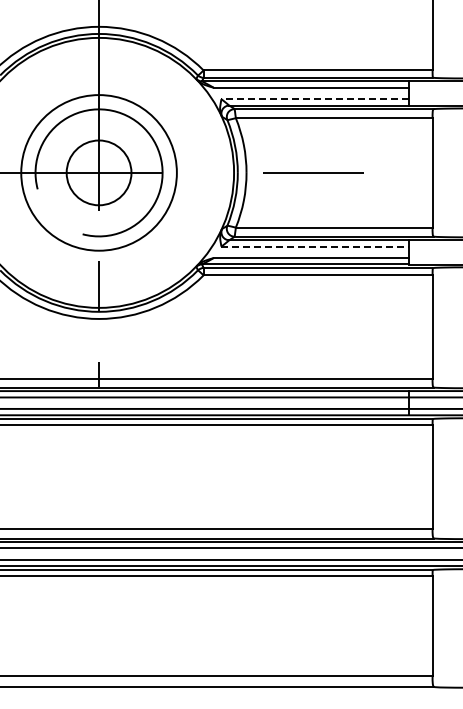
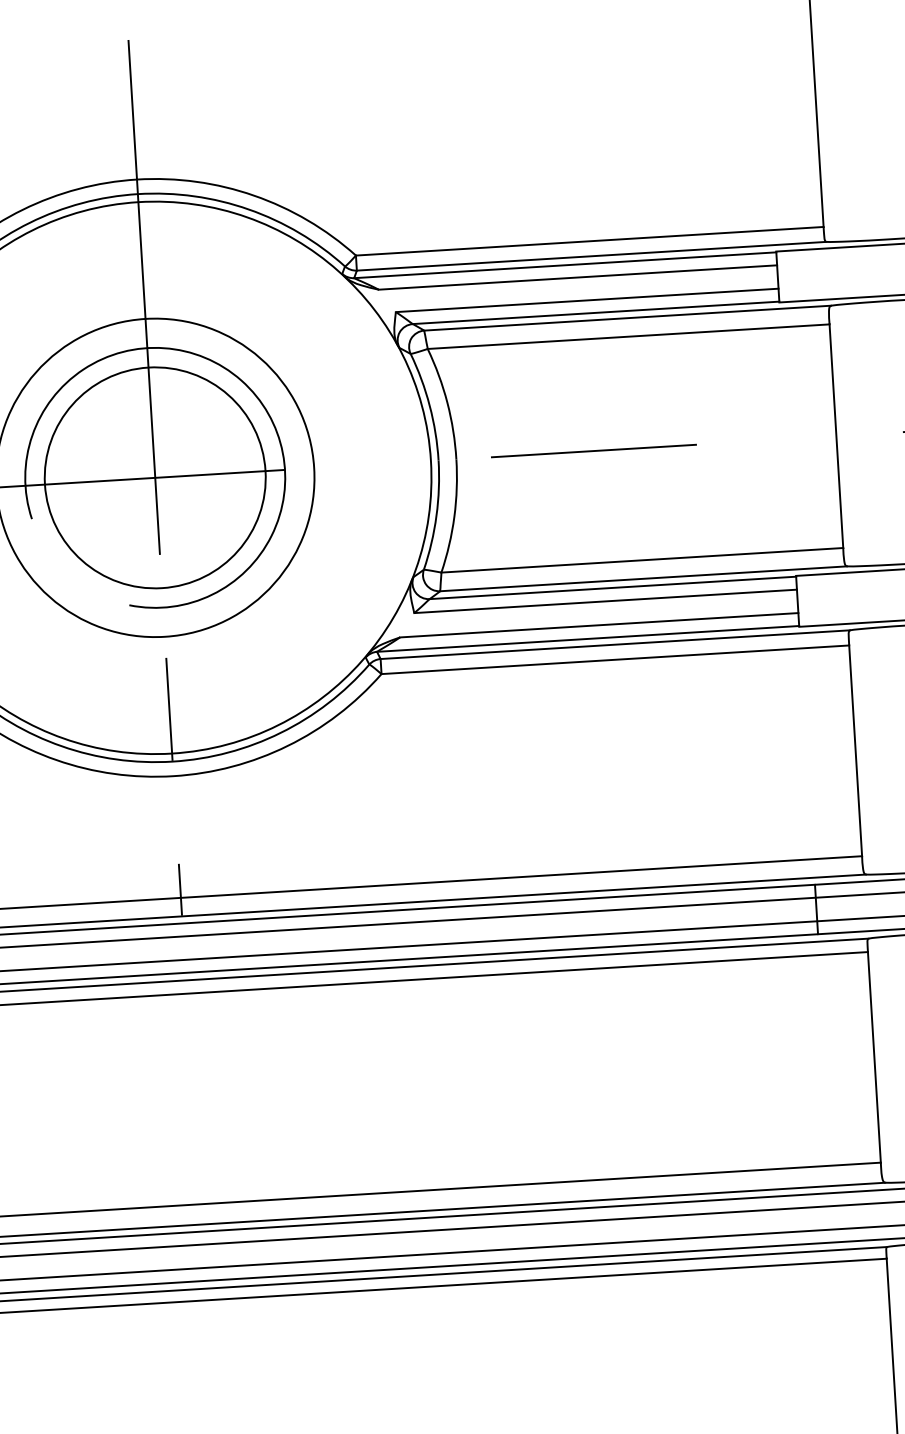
line: (315, 99) -> (588, 300), dashed -> solid
circle: (99, 172) -> (156, 476), size x1.67
line: (315, 246) -> (606, 601), dashed -> solid

